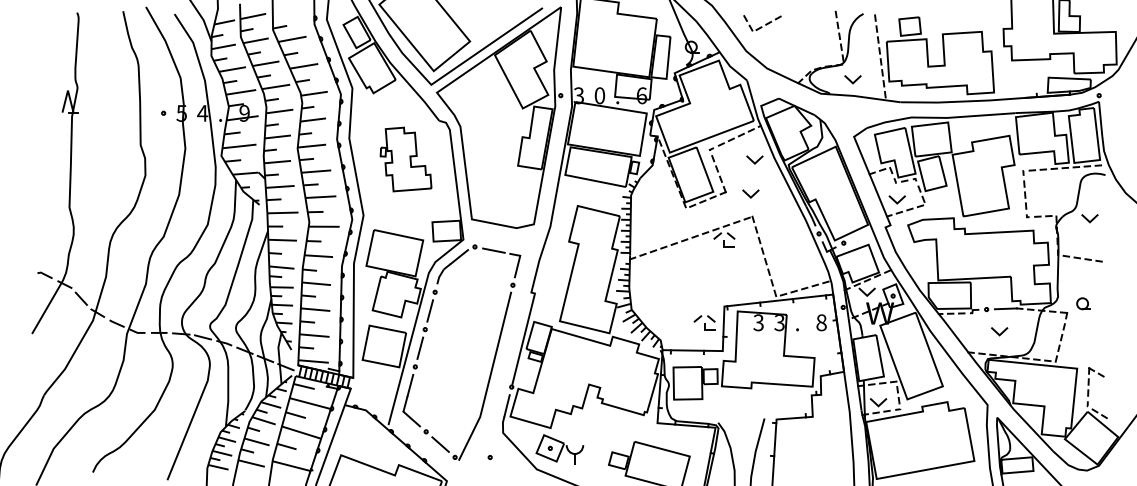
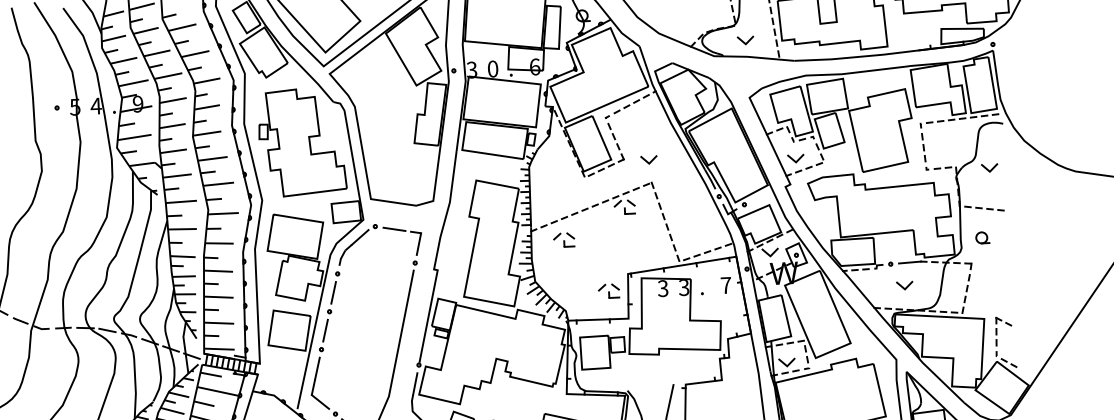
part: (405, 159) -> (301, 142), size x1.67
line: (754, 161) -> (651, 127), removed
part: (662, 269) -> (564, 239), added
part: (1083, 303) -> (982, 237), moved
text: (821, 322) -> (726, 285), 8 -> 7

